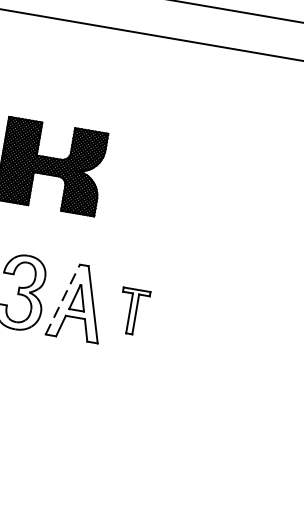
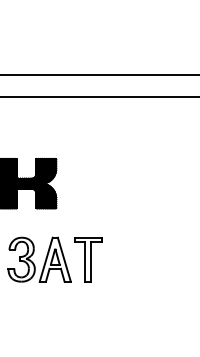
line: (63, 299) -> (46, 259), dashed -> solid
part: (133, 311) -> (88, 259), size x1.67

